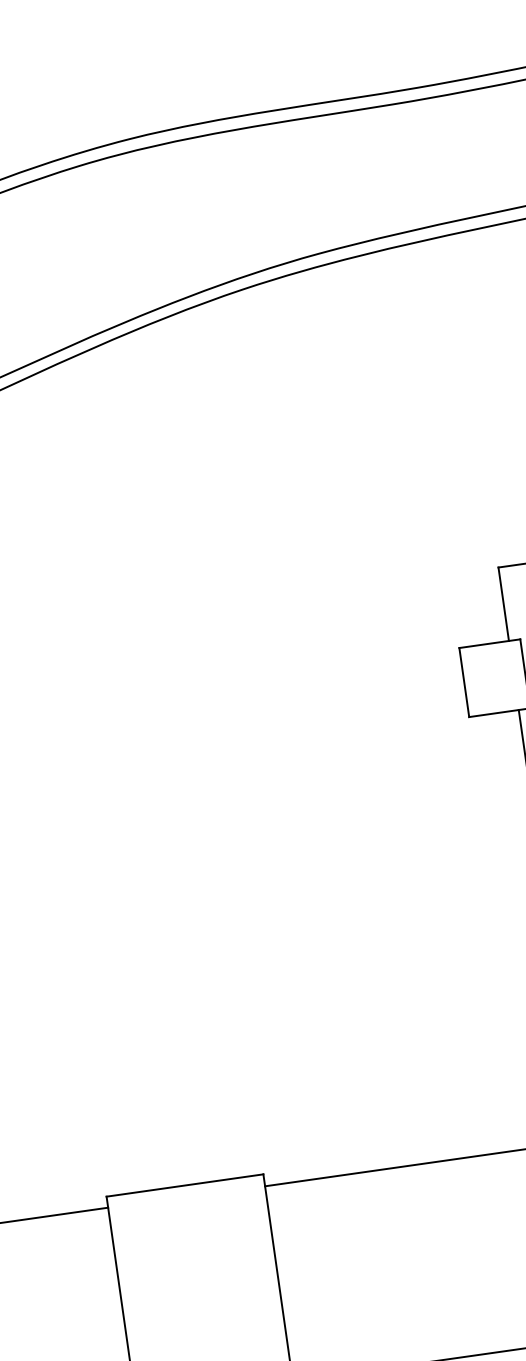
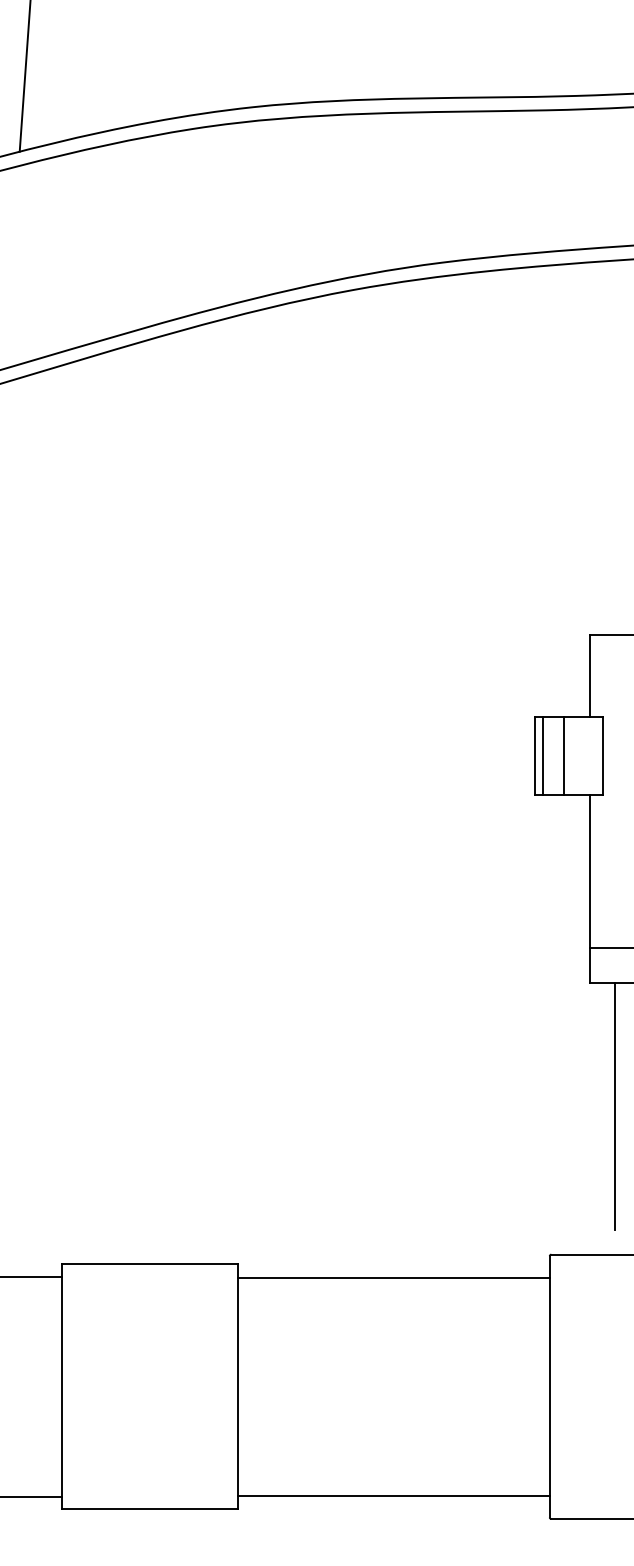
line: (489, 678) -> (563, 755), added
line: (470, 681) -> (542, 755), added

